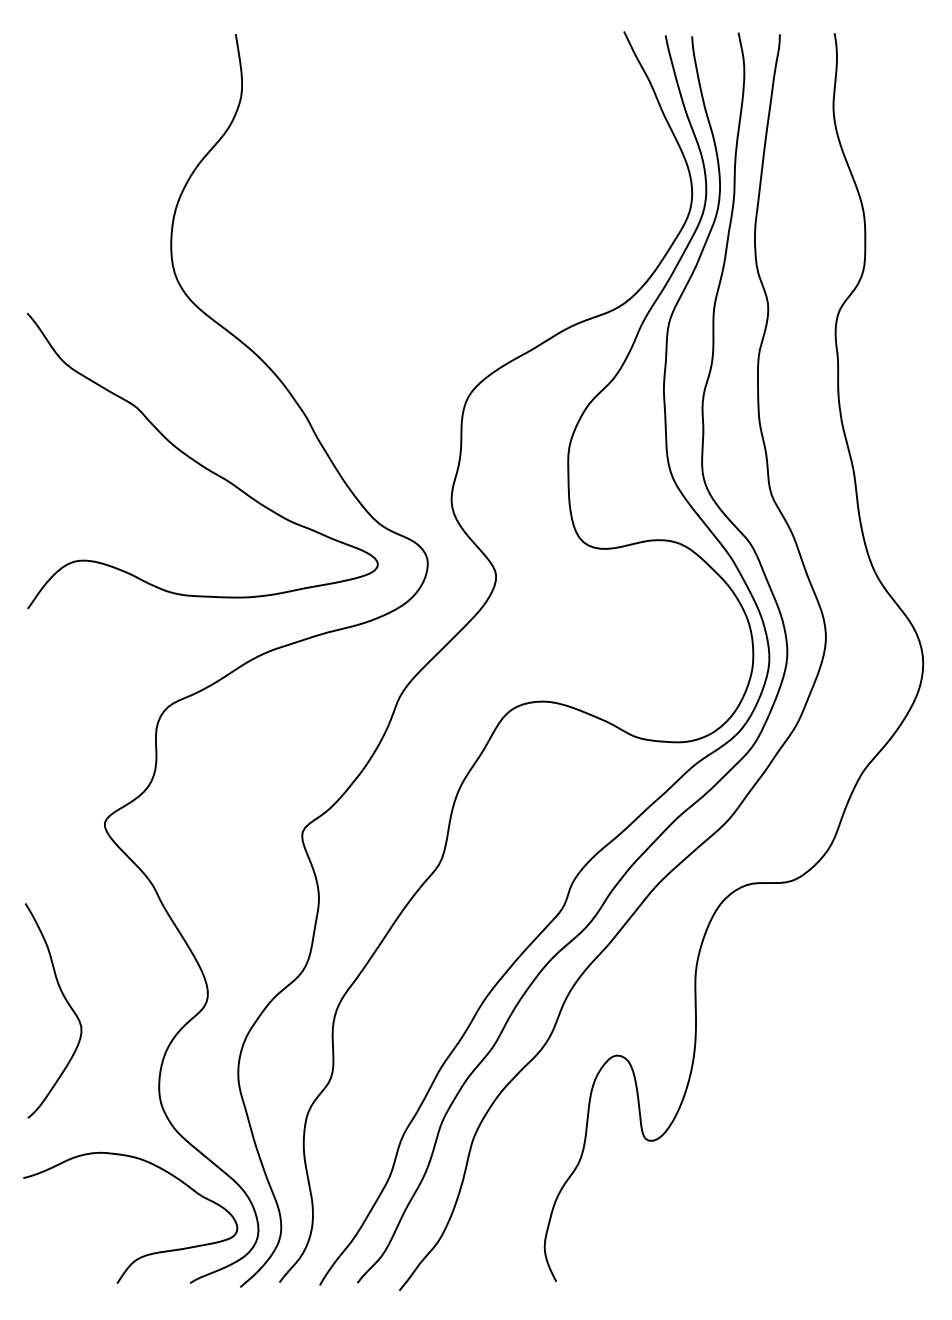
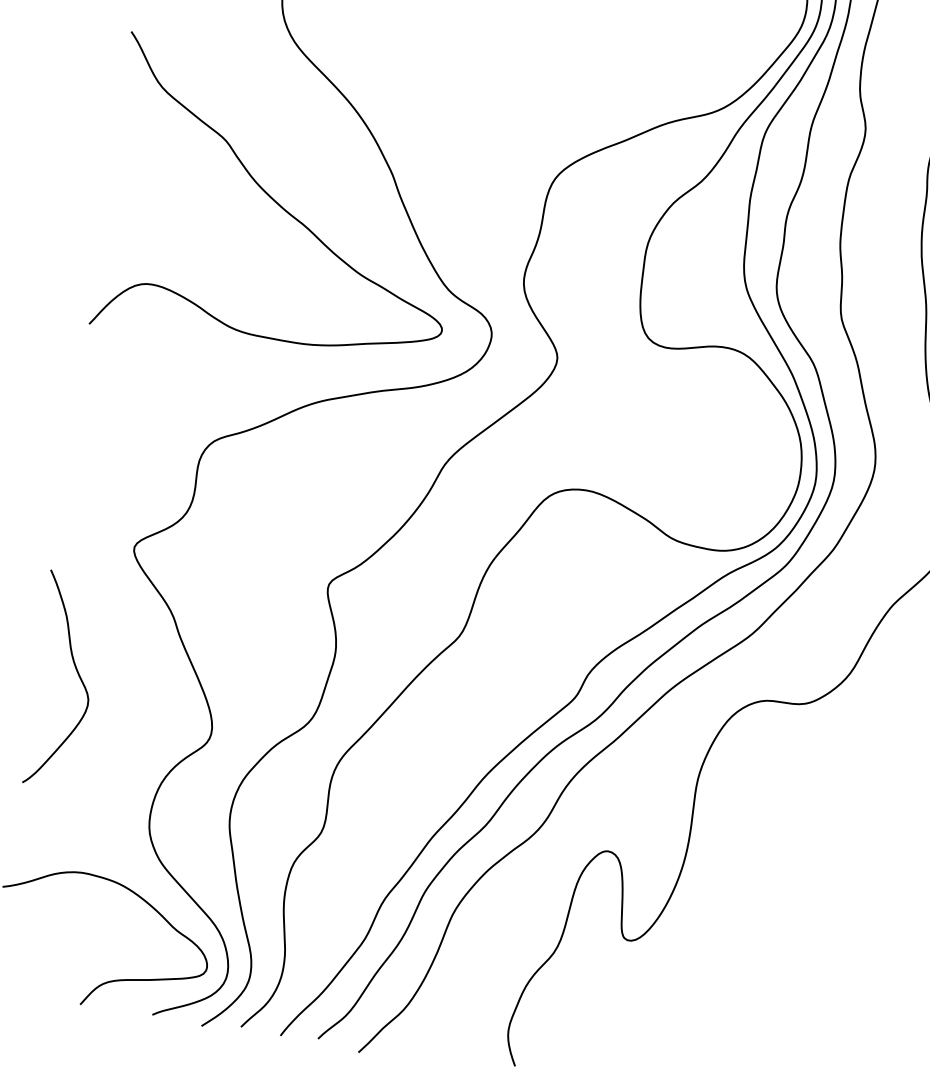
curve: (67, 1004) -> (77, 675), moved

